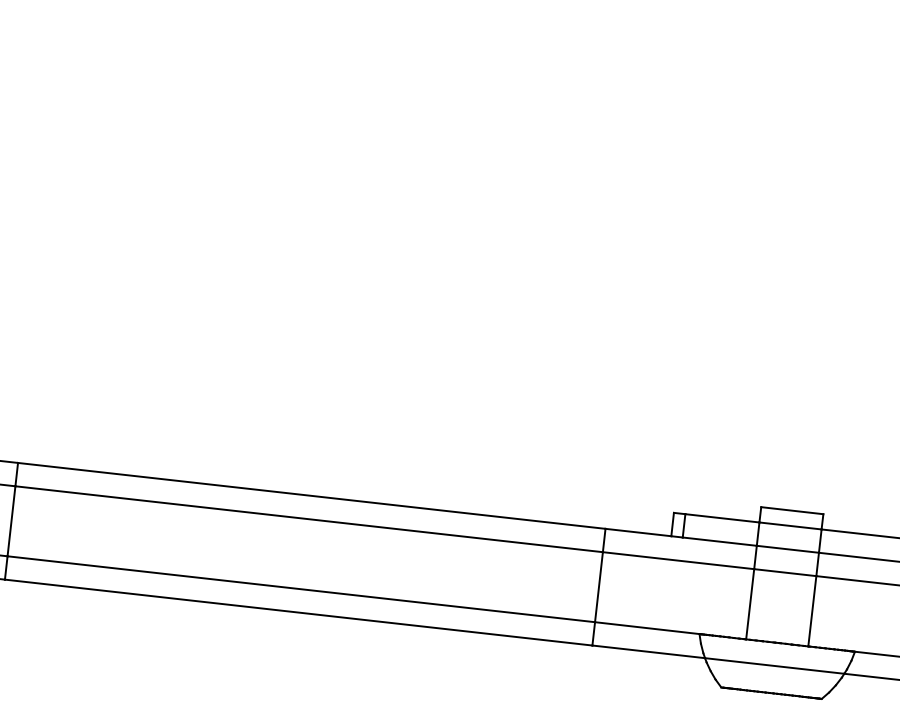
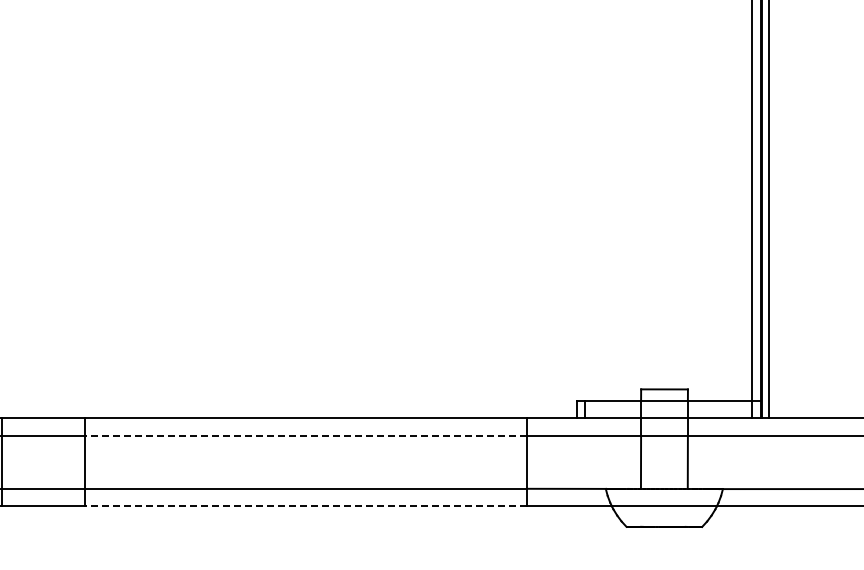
line: (308, 519) -> (305, 436), solid -> dashed
line: (298, 612) -> (305, 506), solid -> dashed

